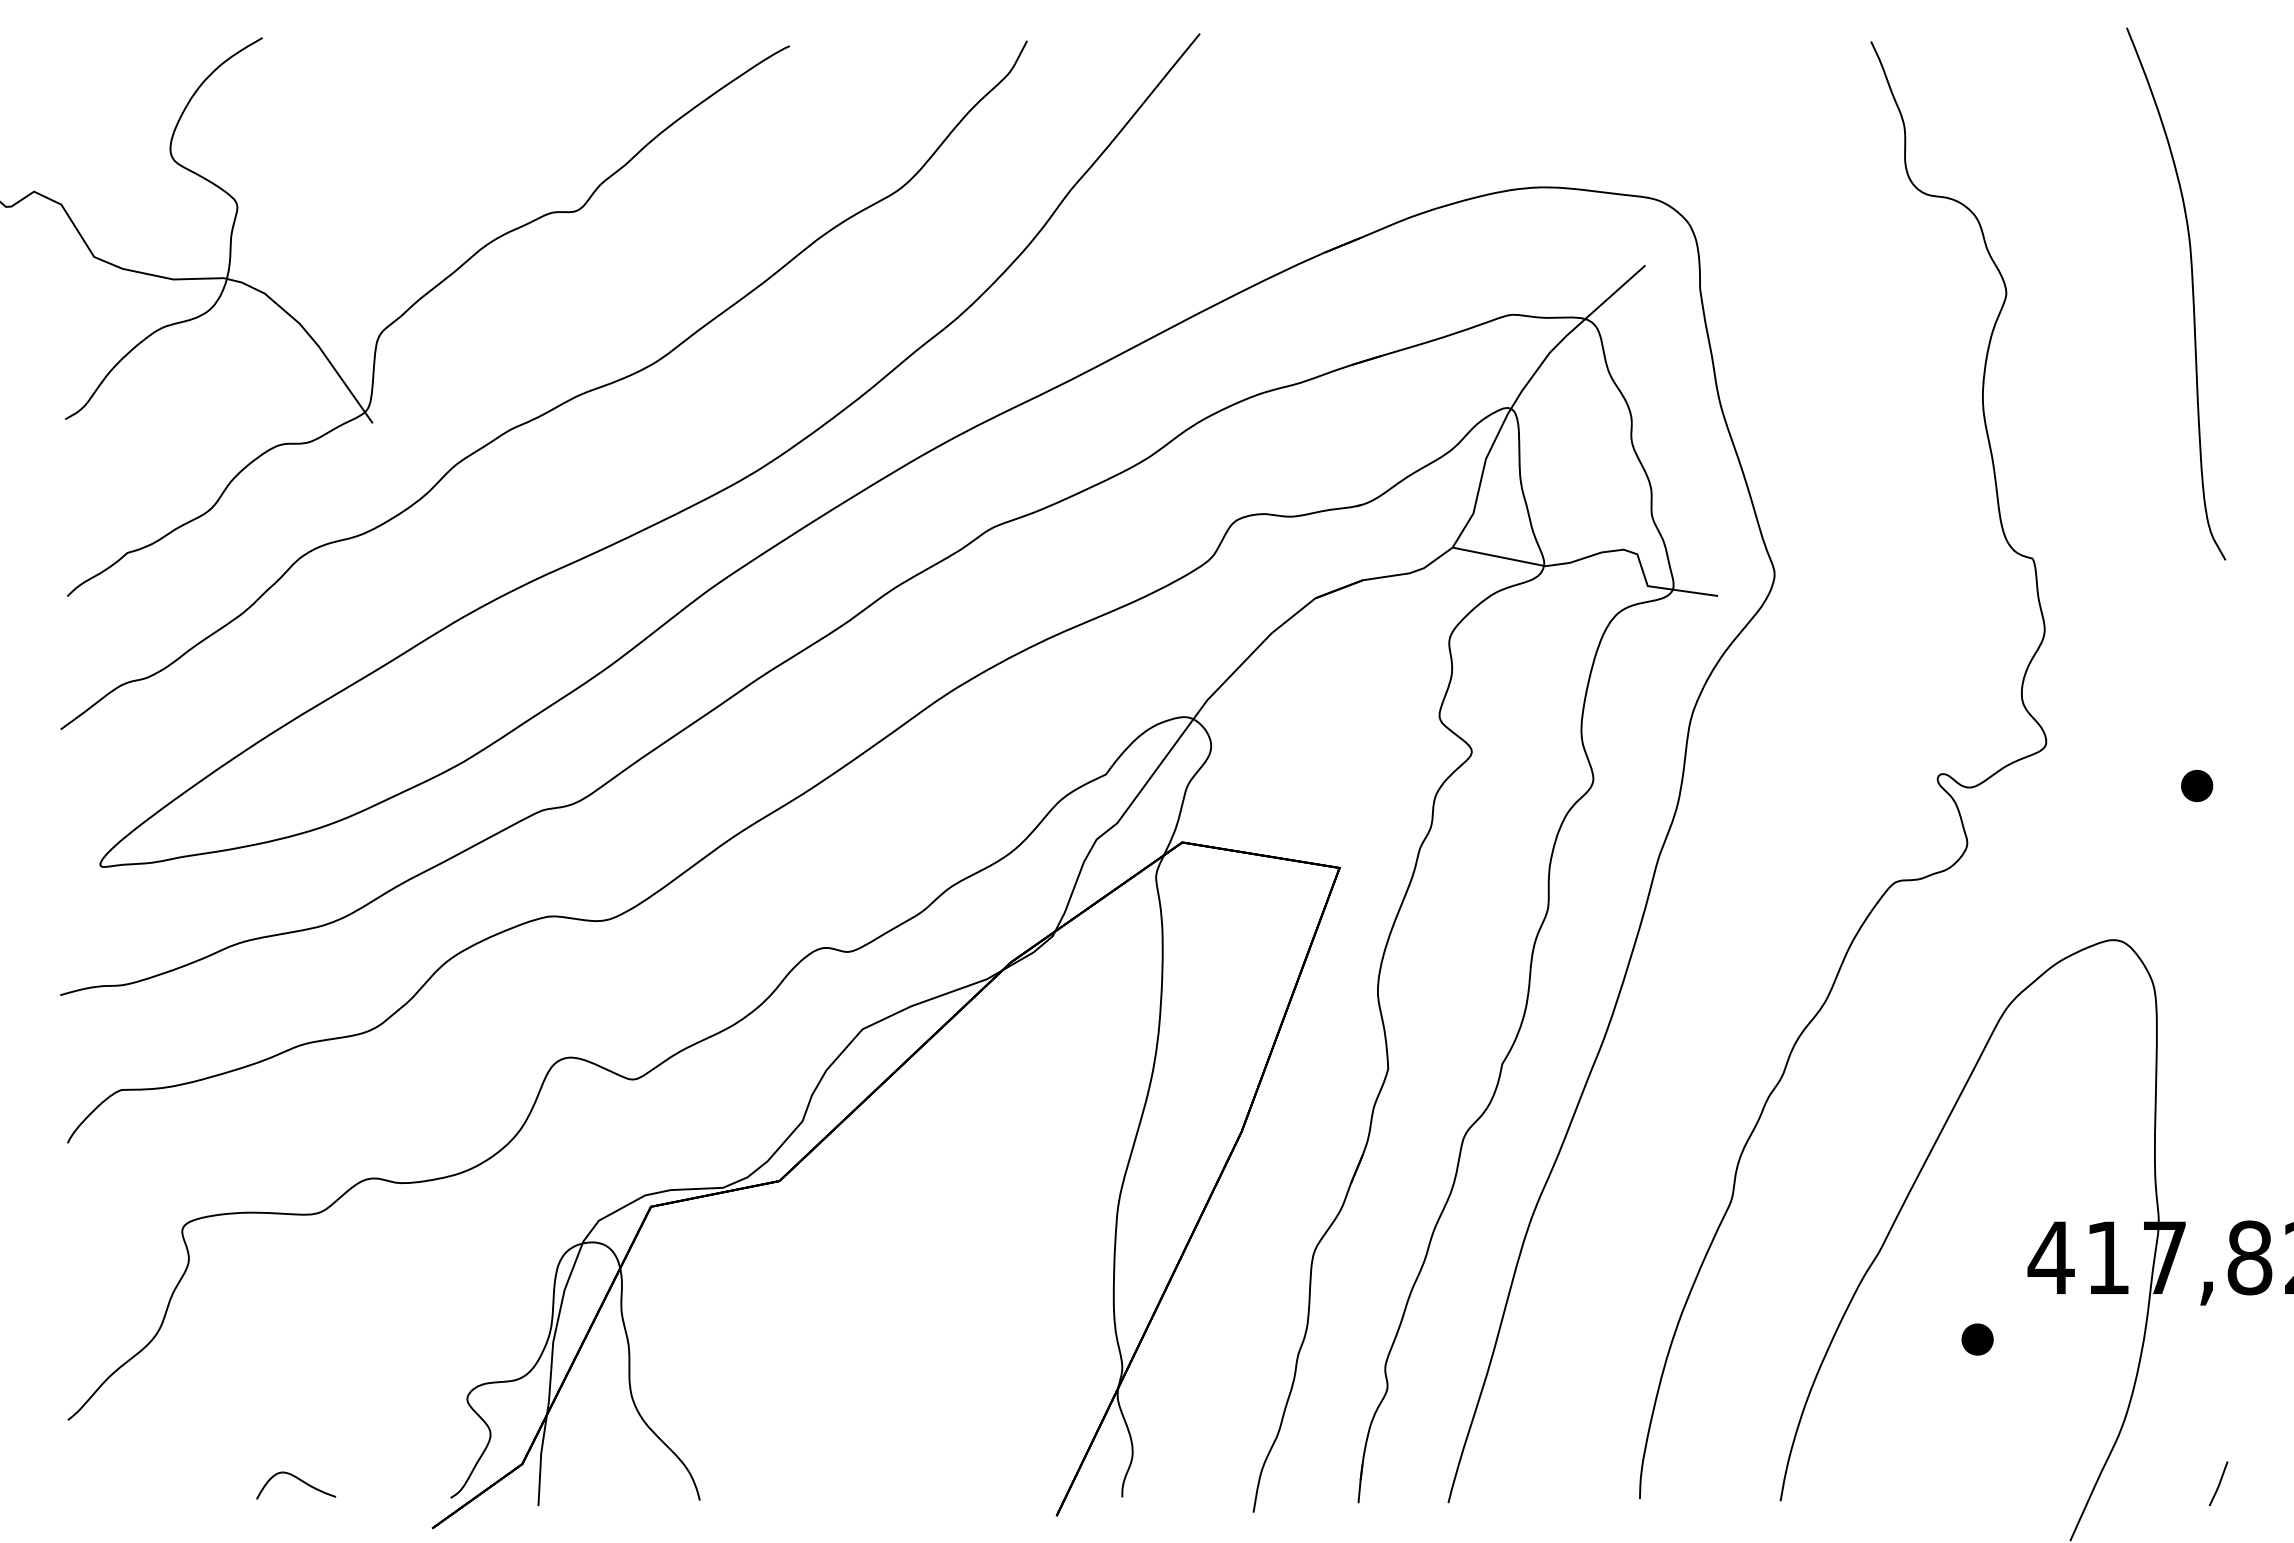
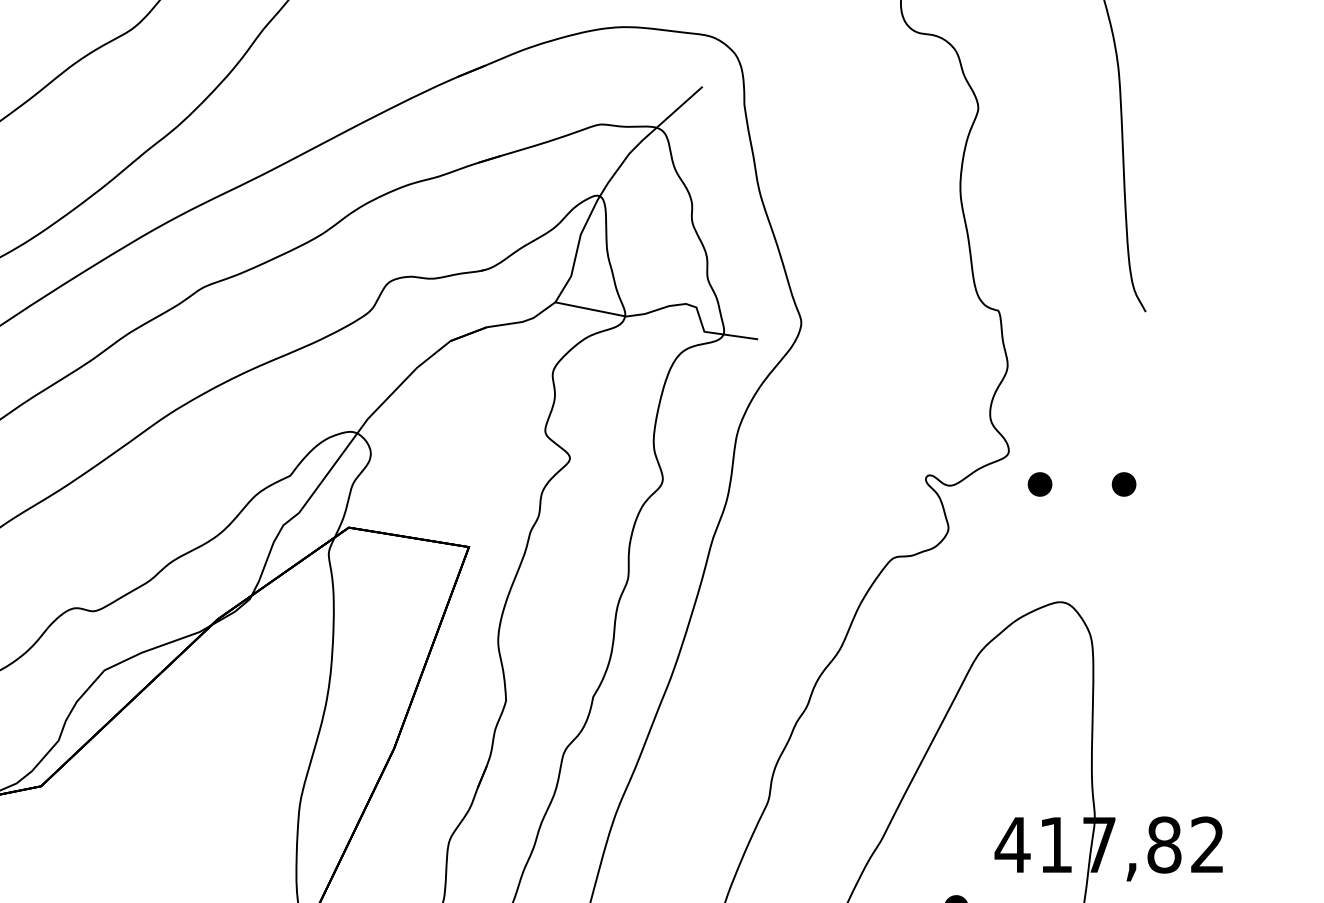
part: (2087, 785) -> (1040, 484), added

